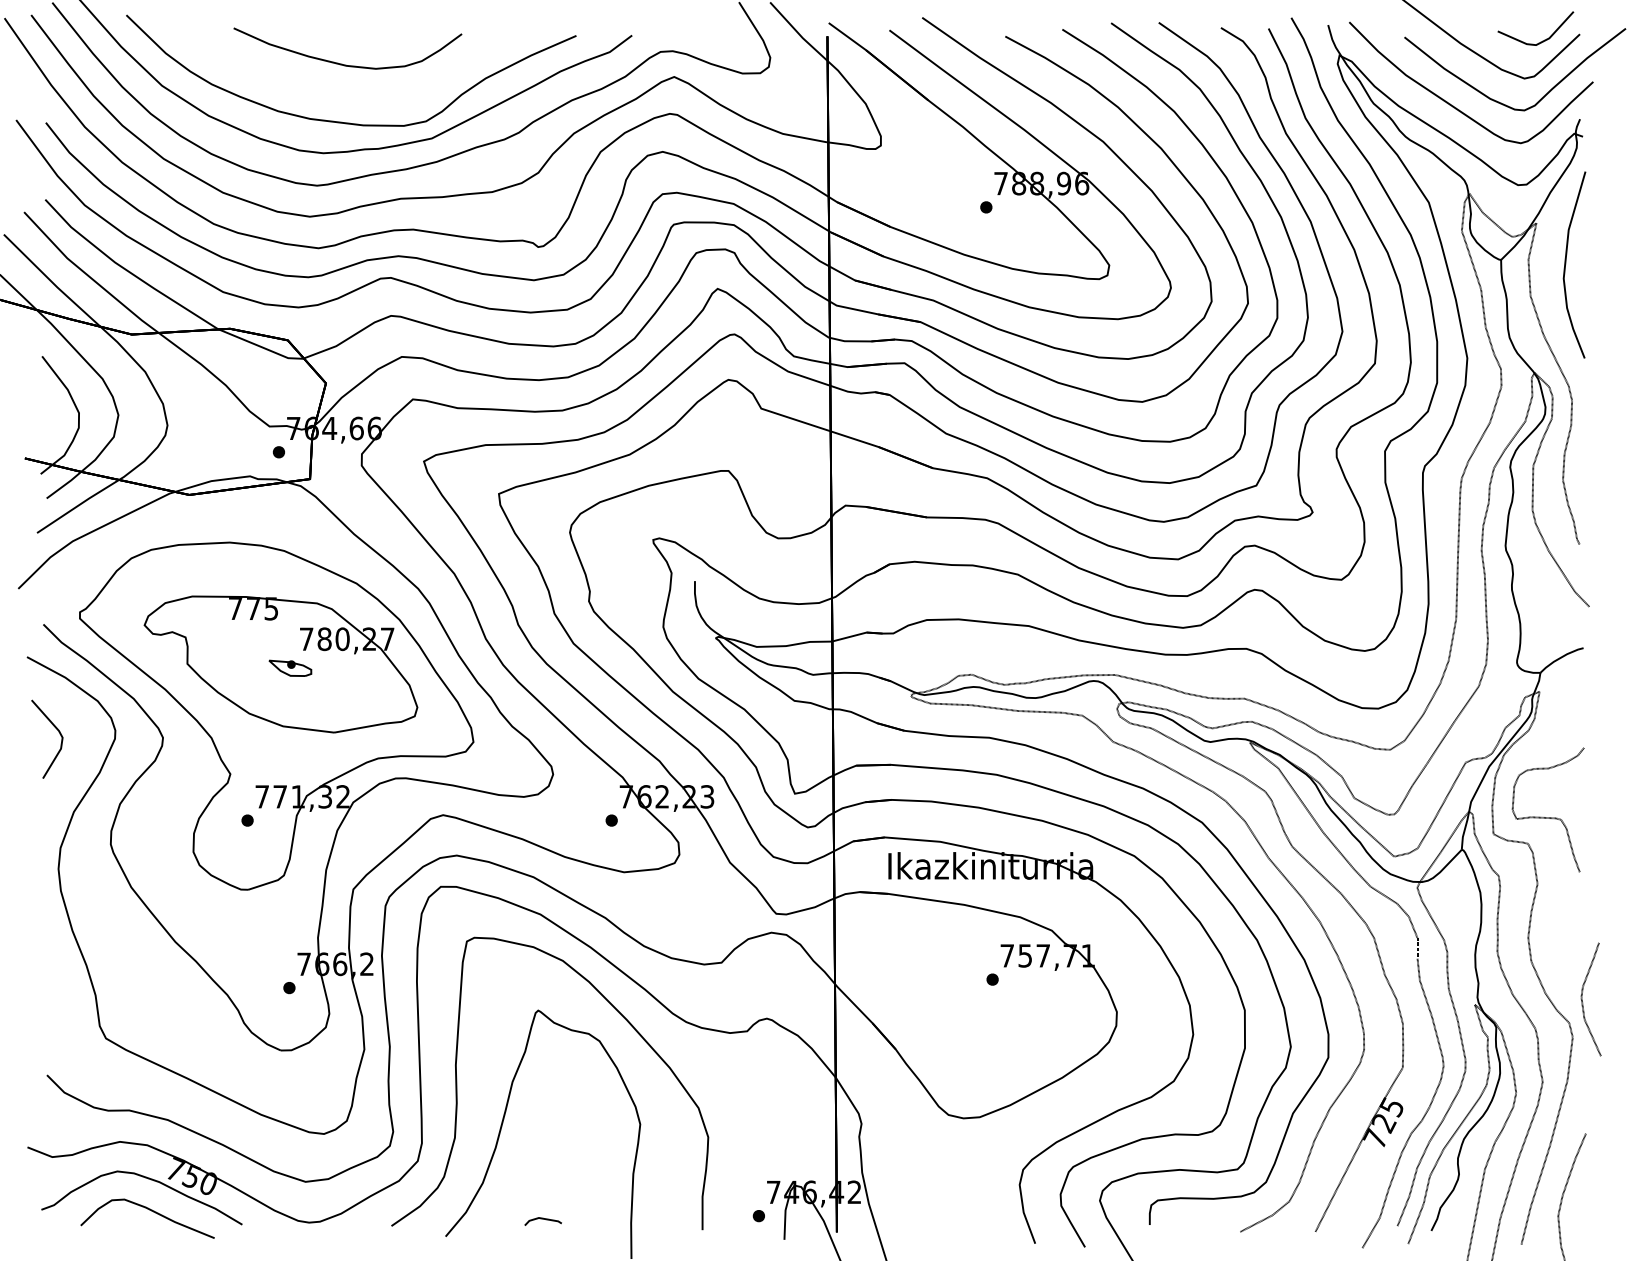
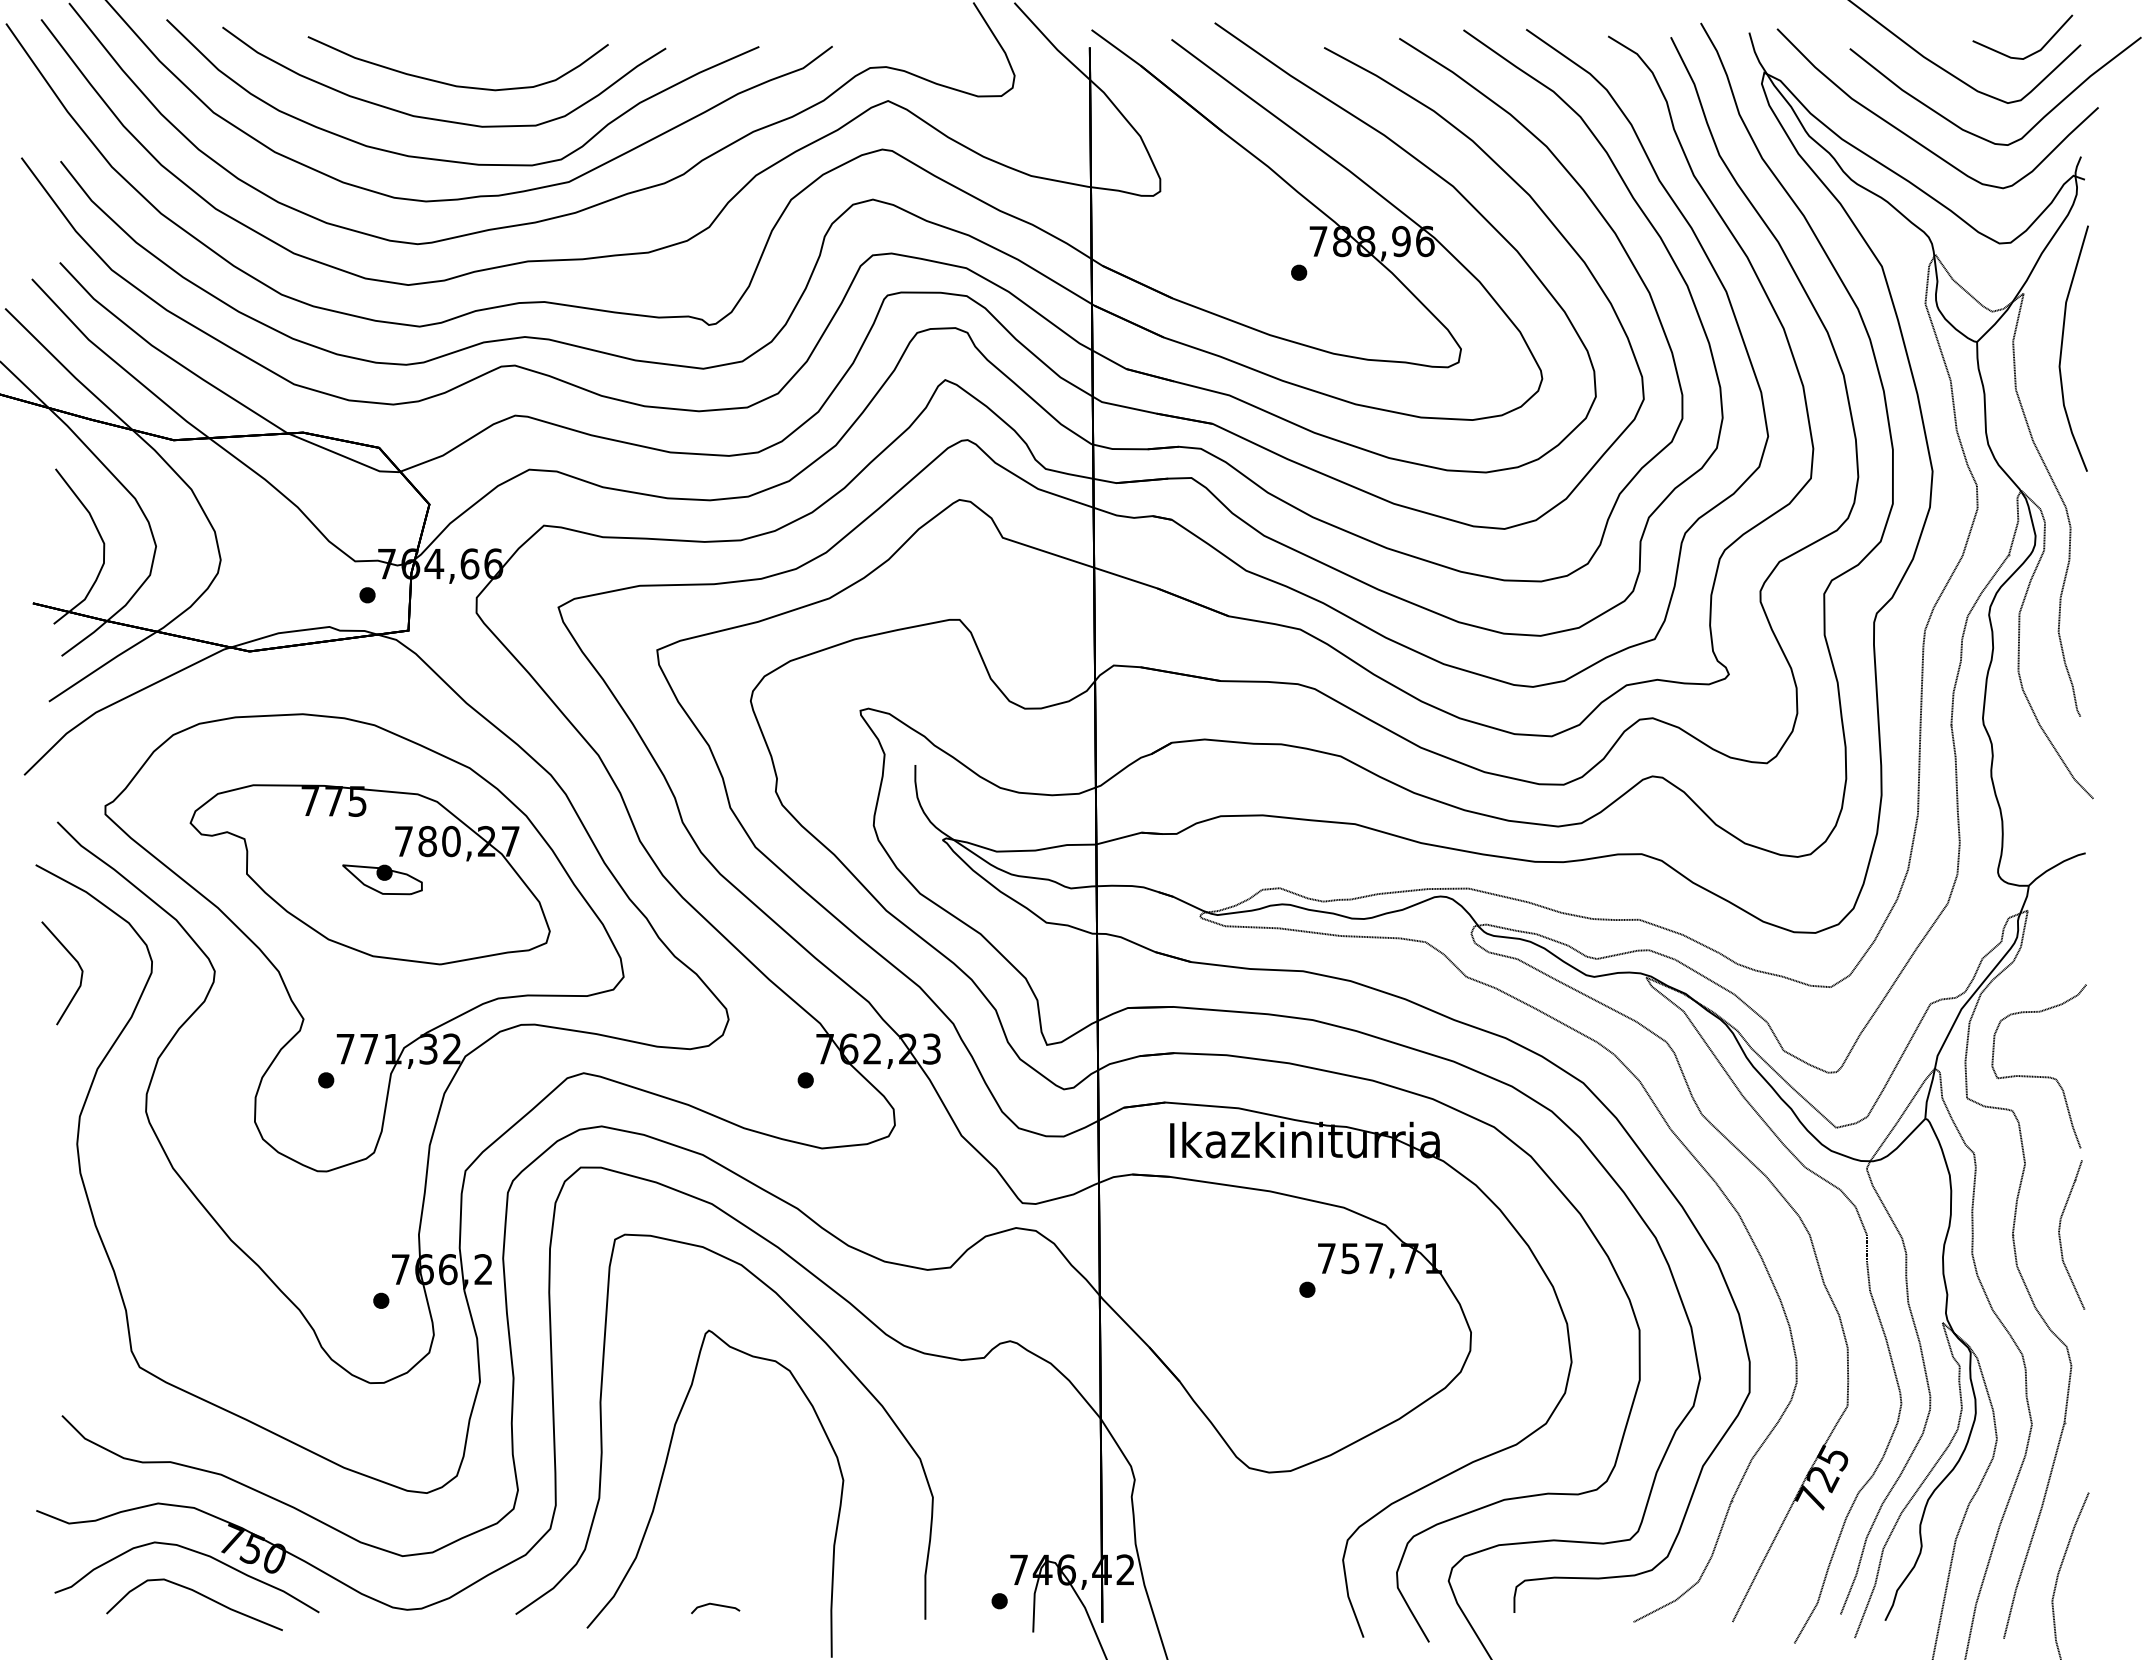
curve: (331, 90) -> (436, 118), added
part: (290, 668) -> (382, 879), size x1.43
curve: (1582, 999) -> (2060, 1234), moved

